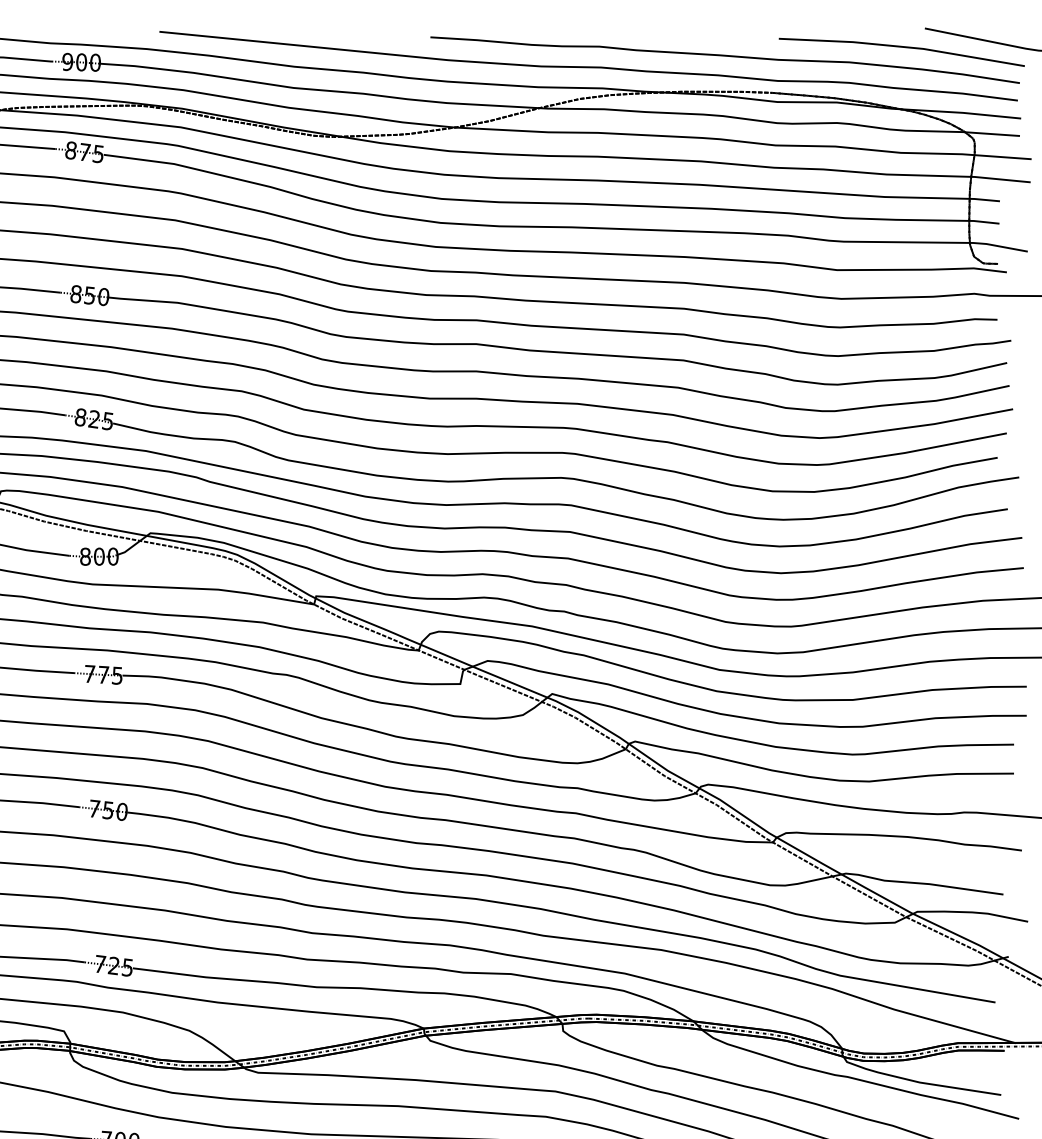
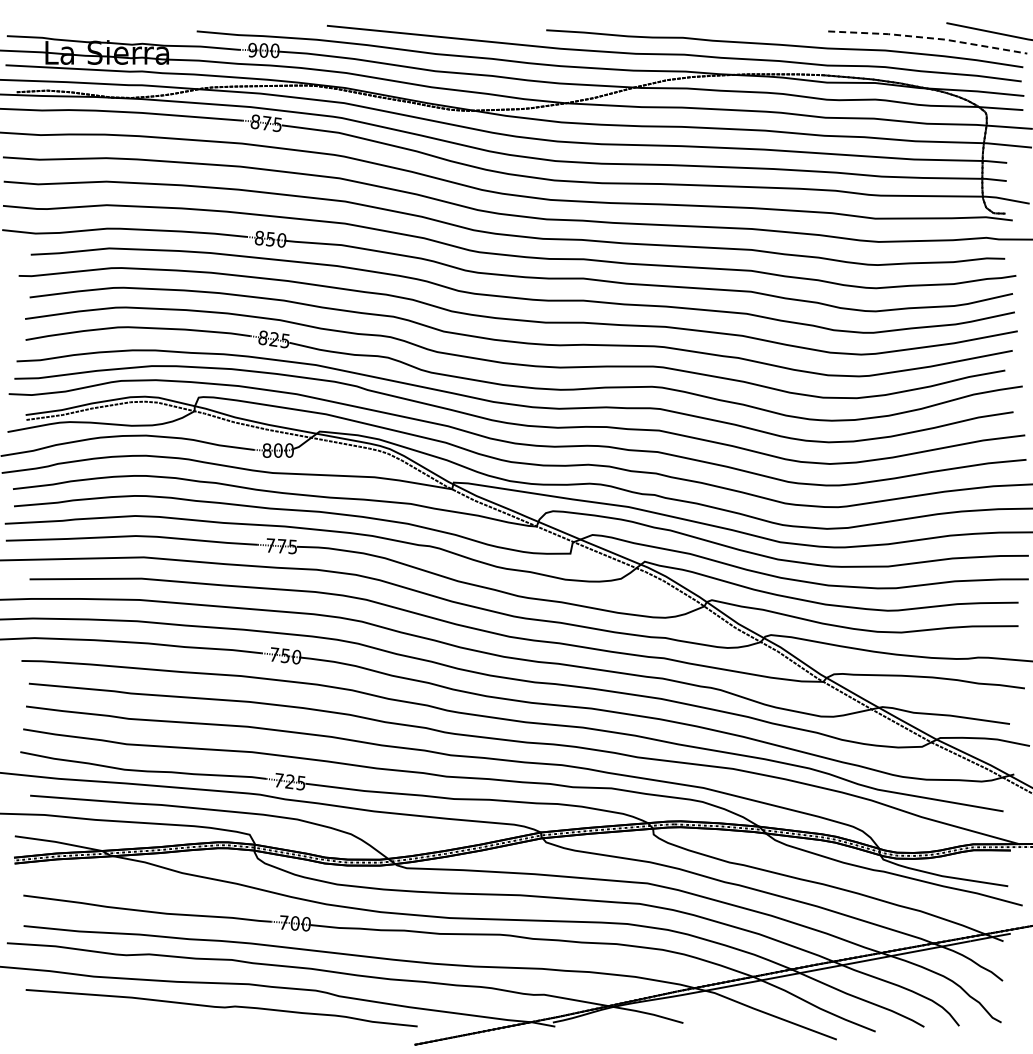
line: (902, 47) -> (928, 38), solid -> dashed

